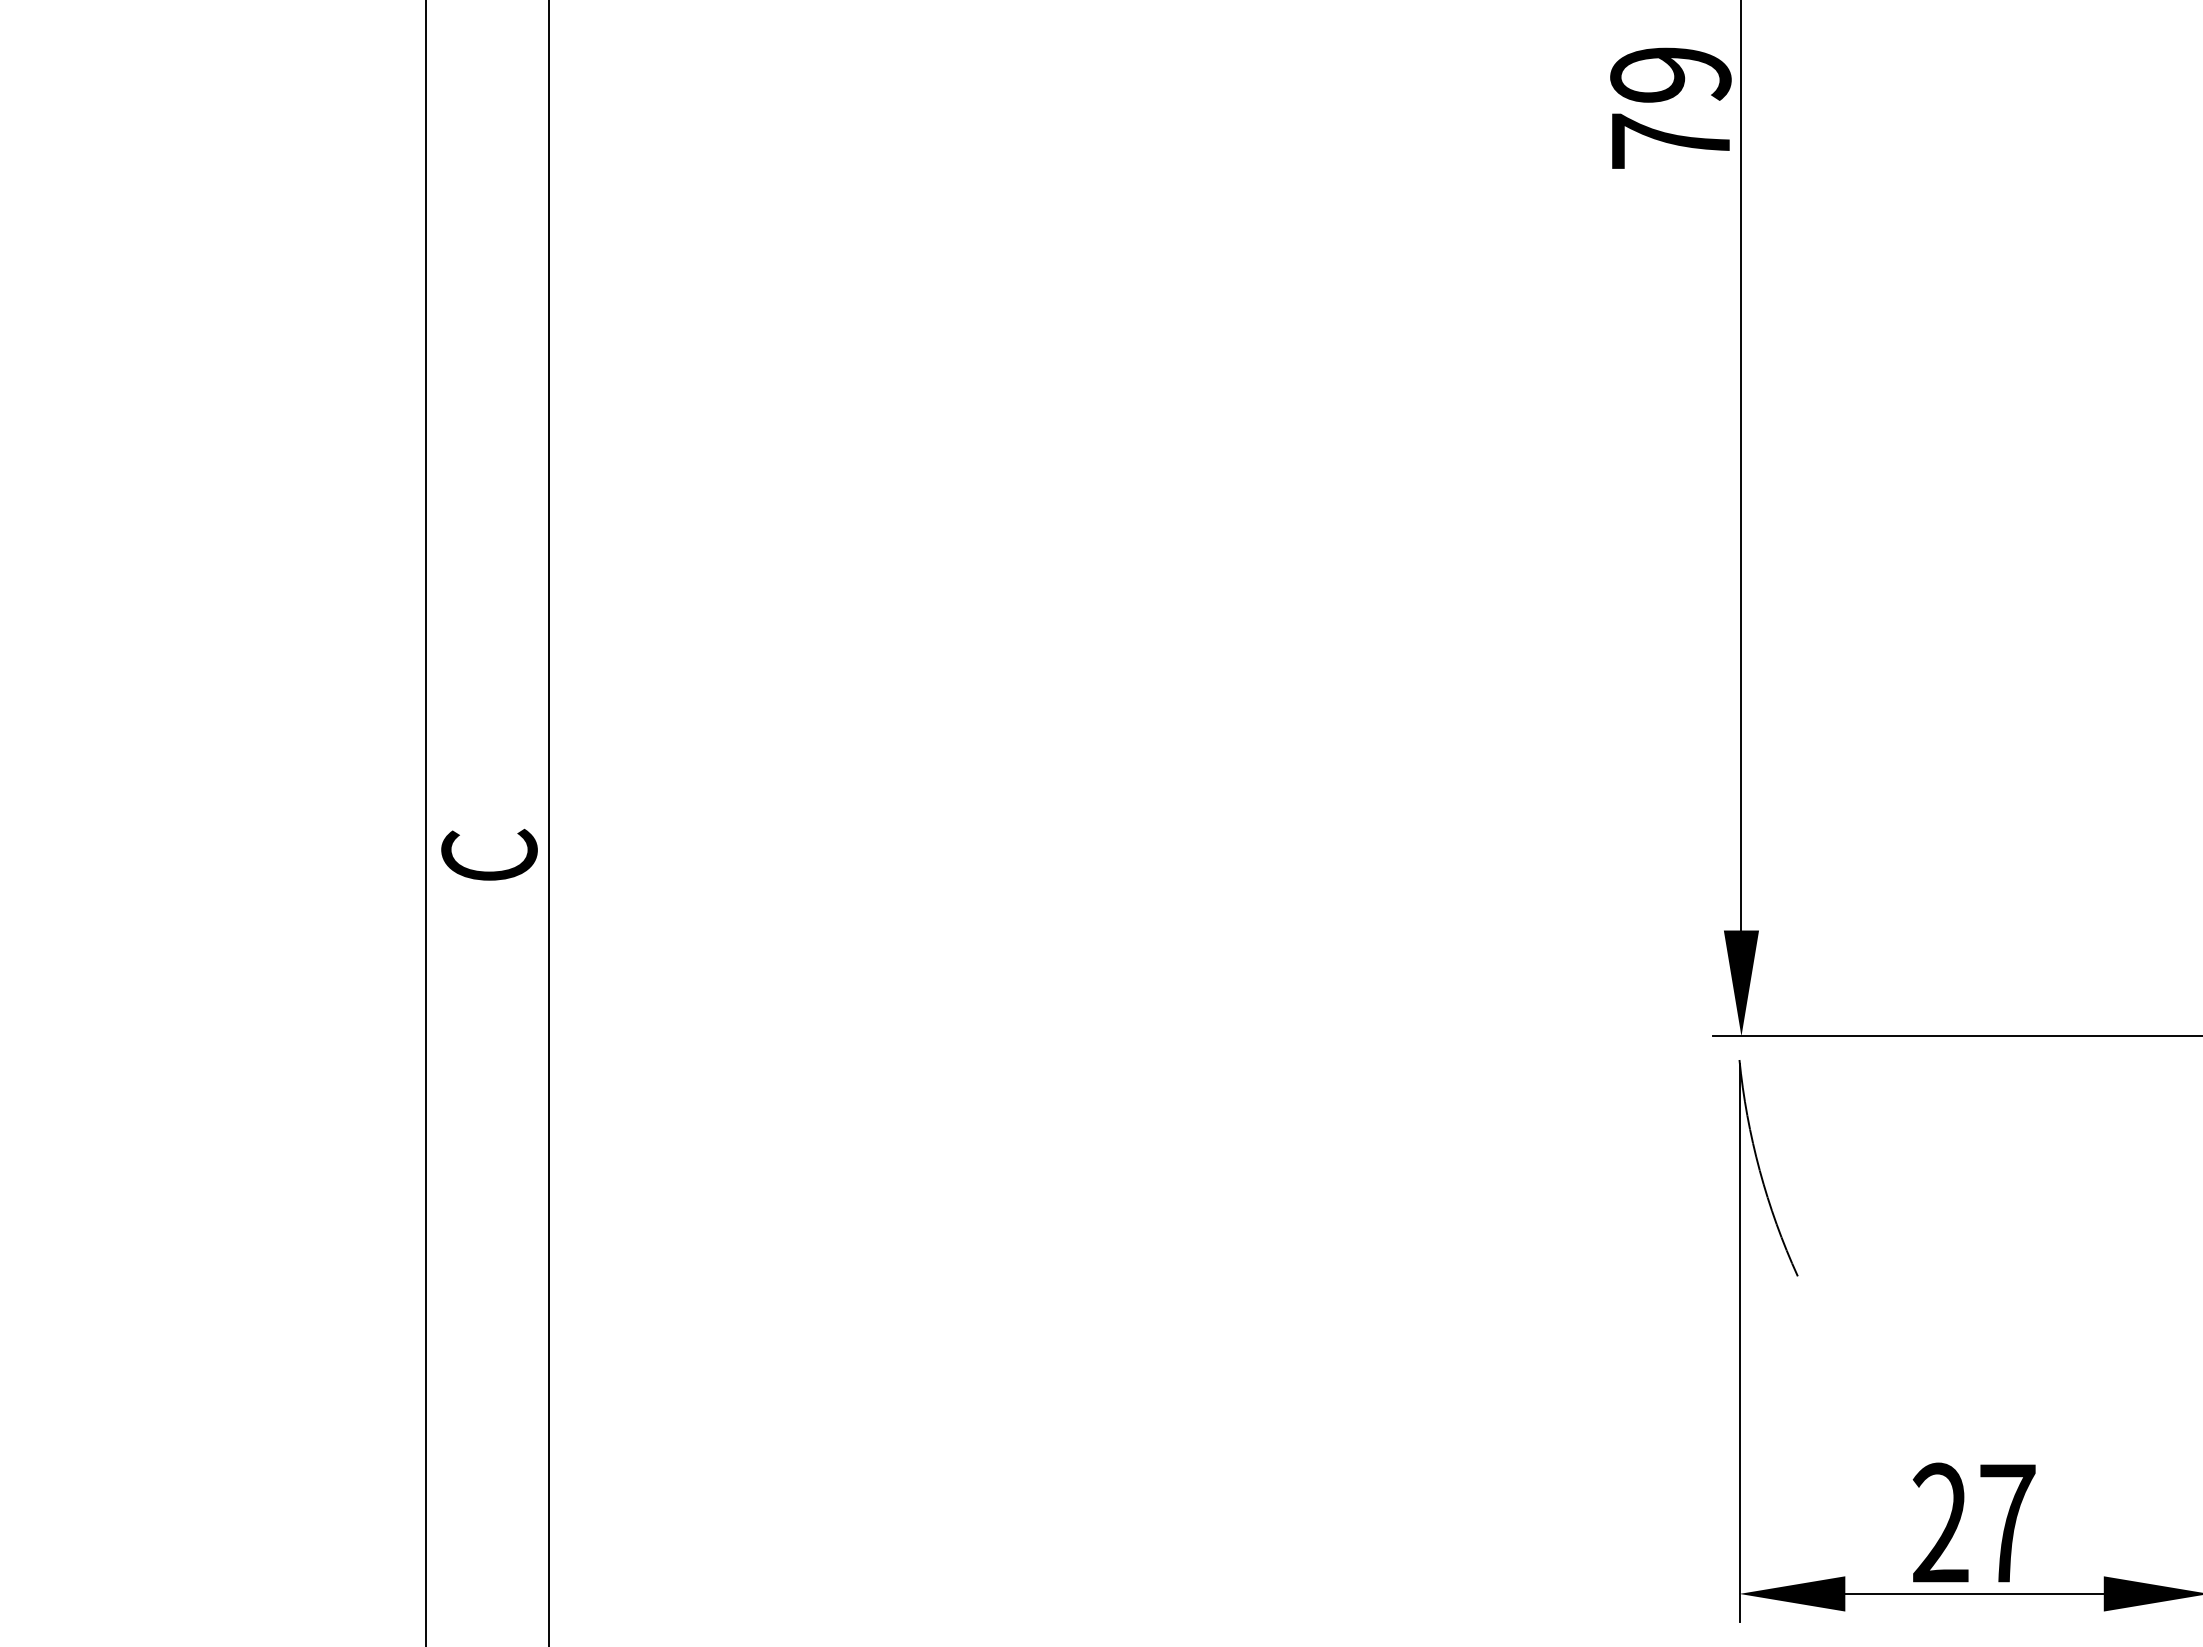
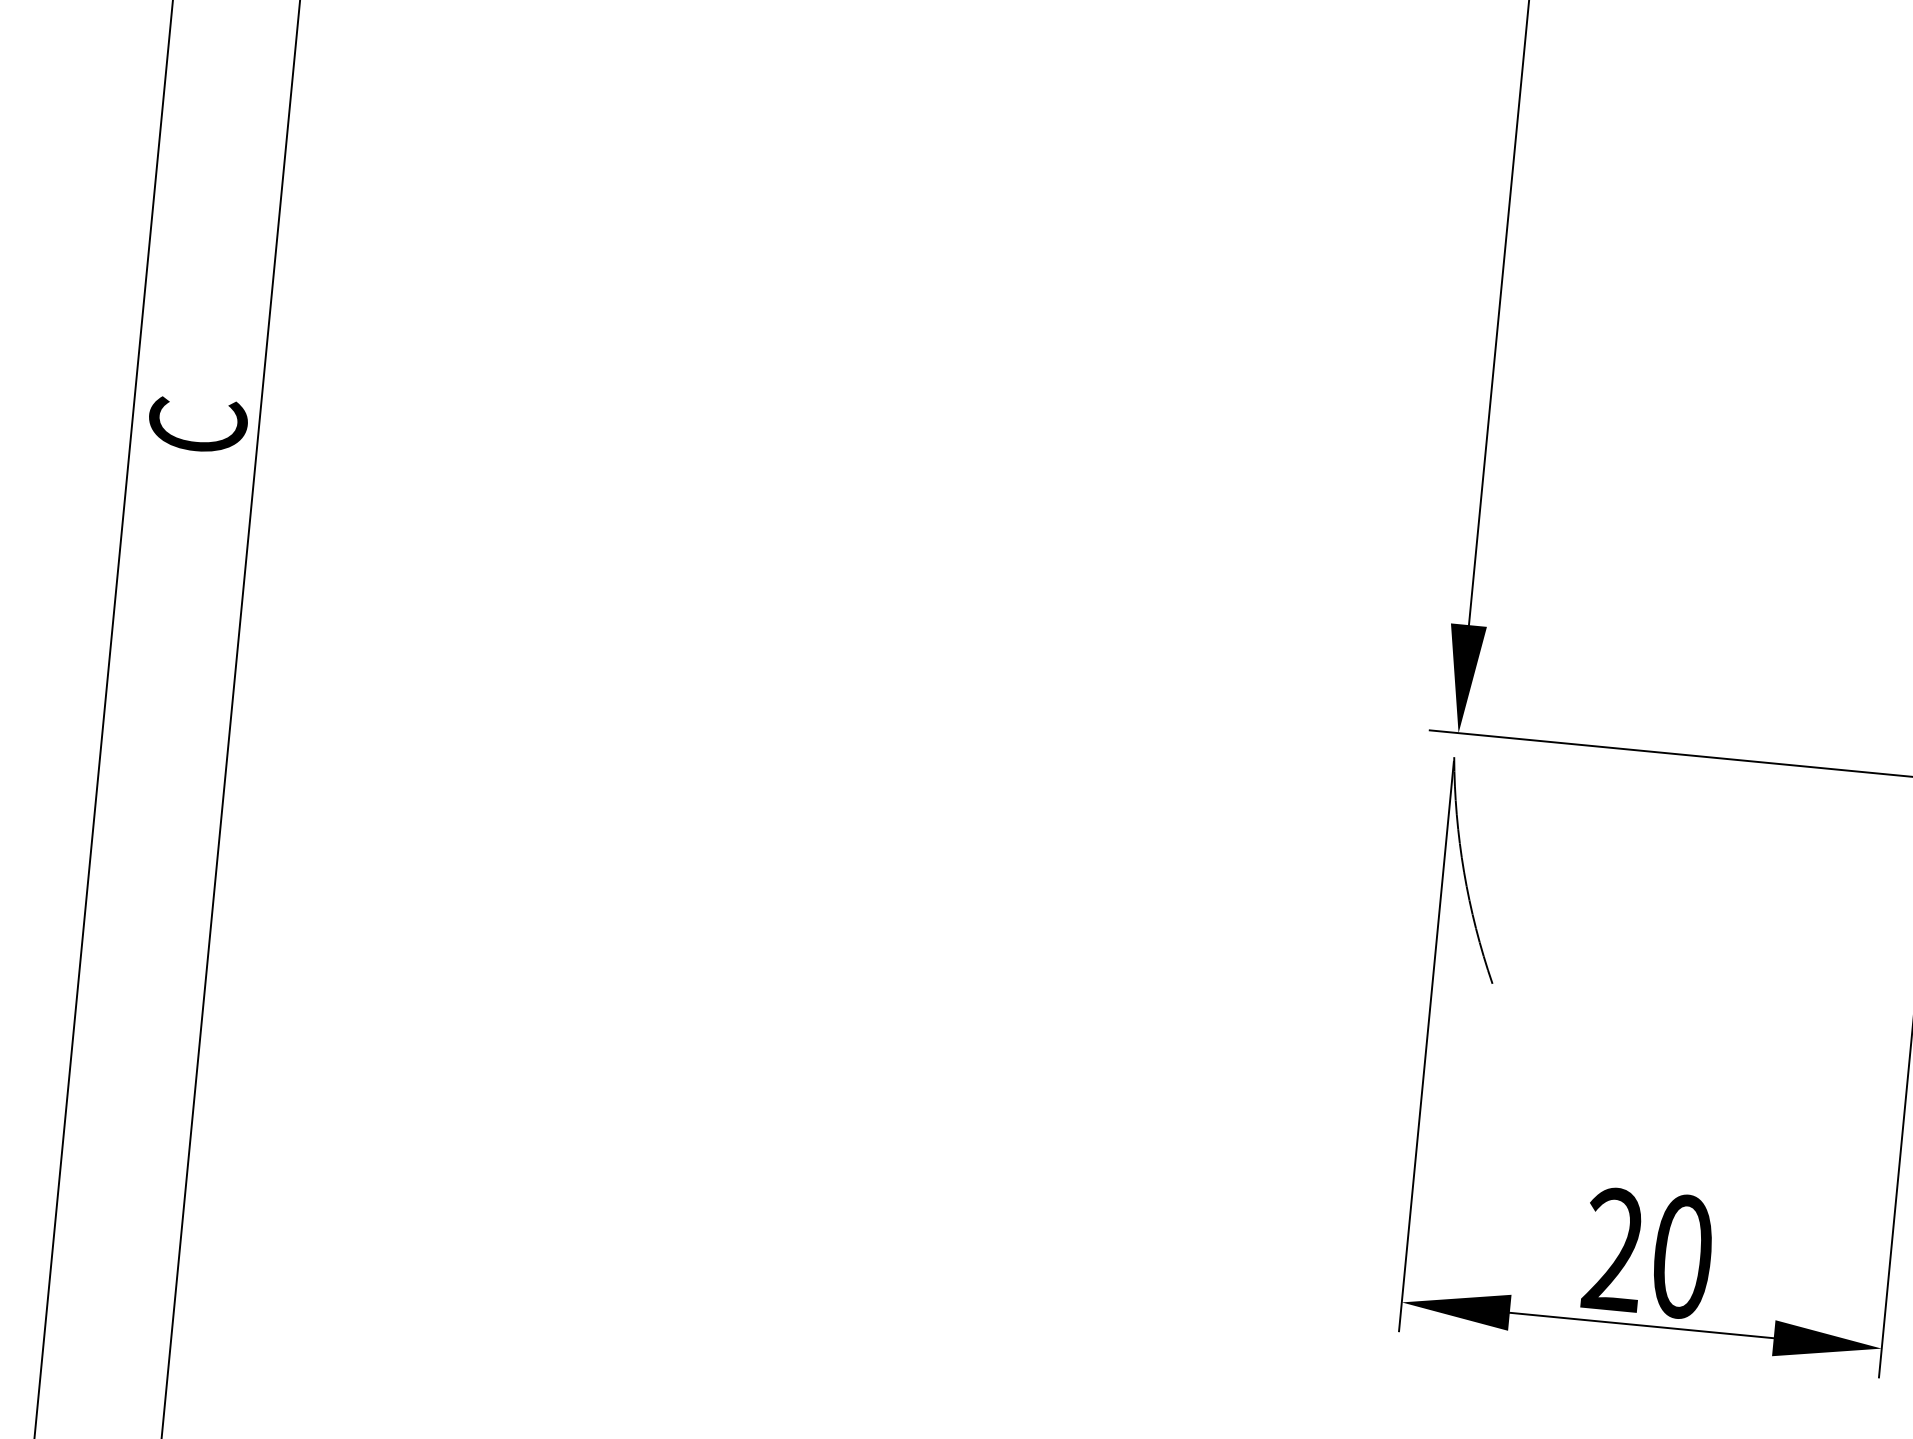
text: (2007, 1523) -> (1682, 1256), 27 -> 20

